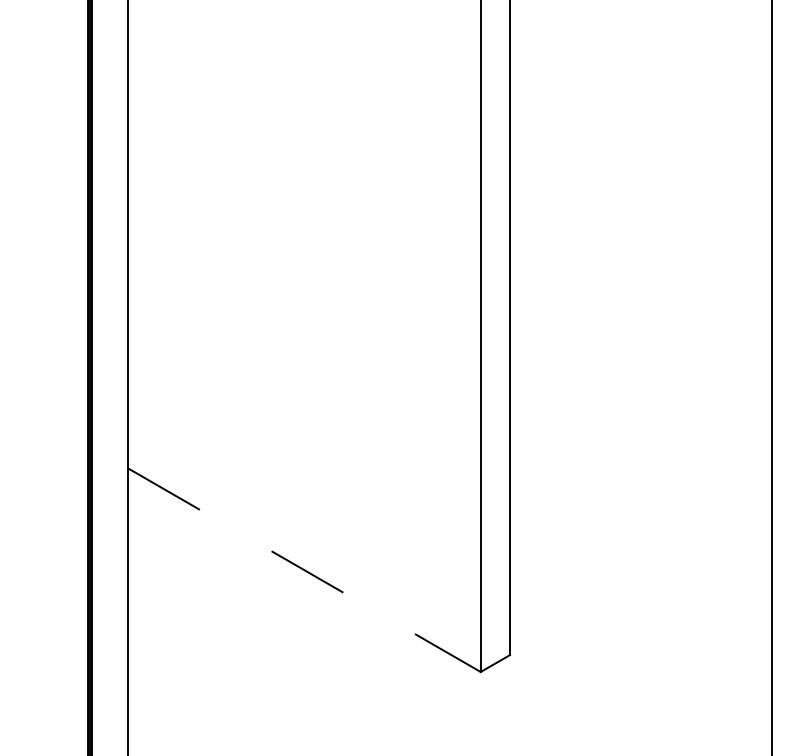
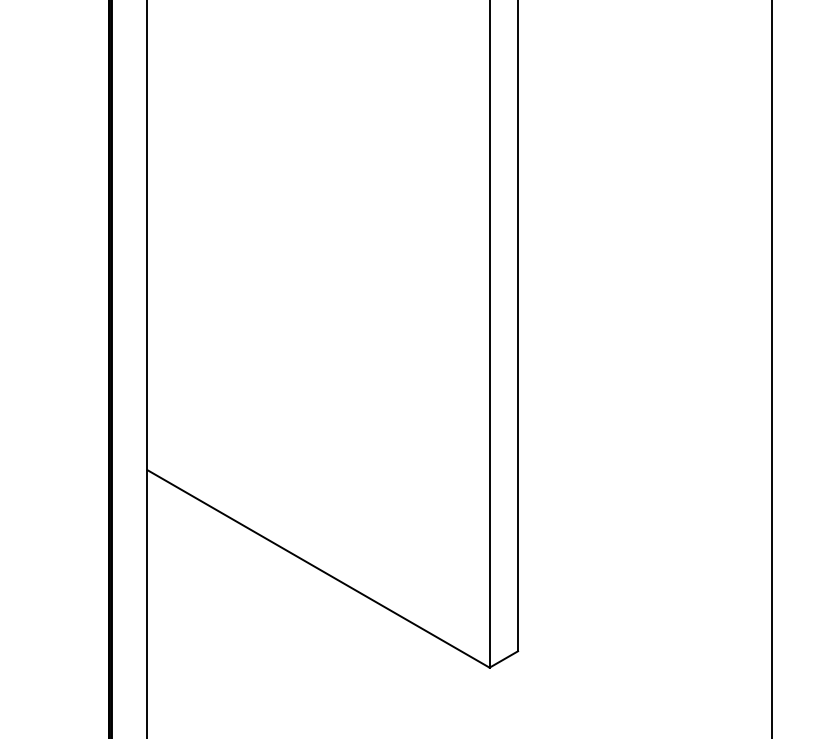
line: (304, 569) -> (318, 568), dashed -> solid

